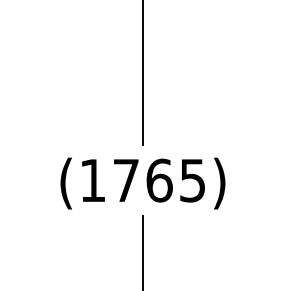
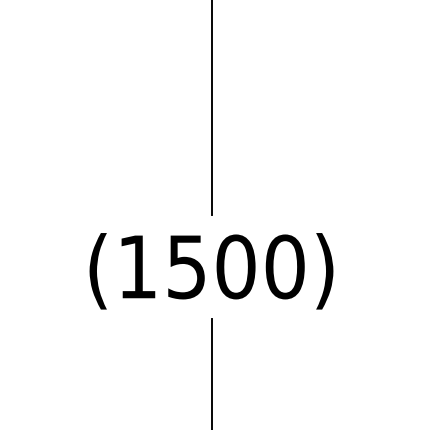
text: (159, 180) -> (235, 266), (1765) -> (1500)

